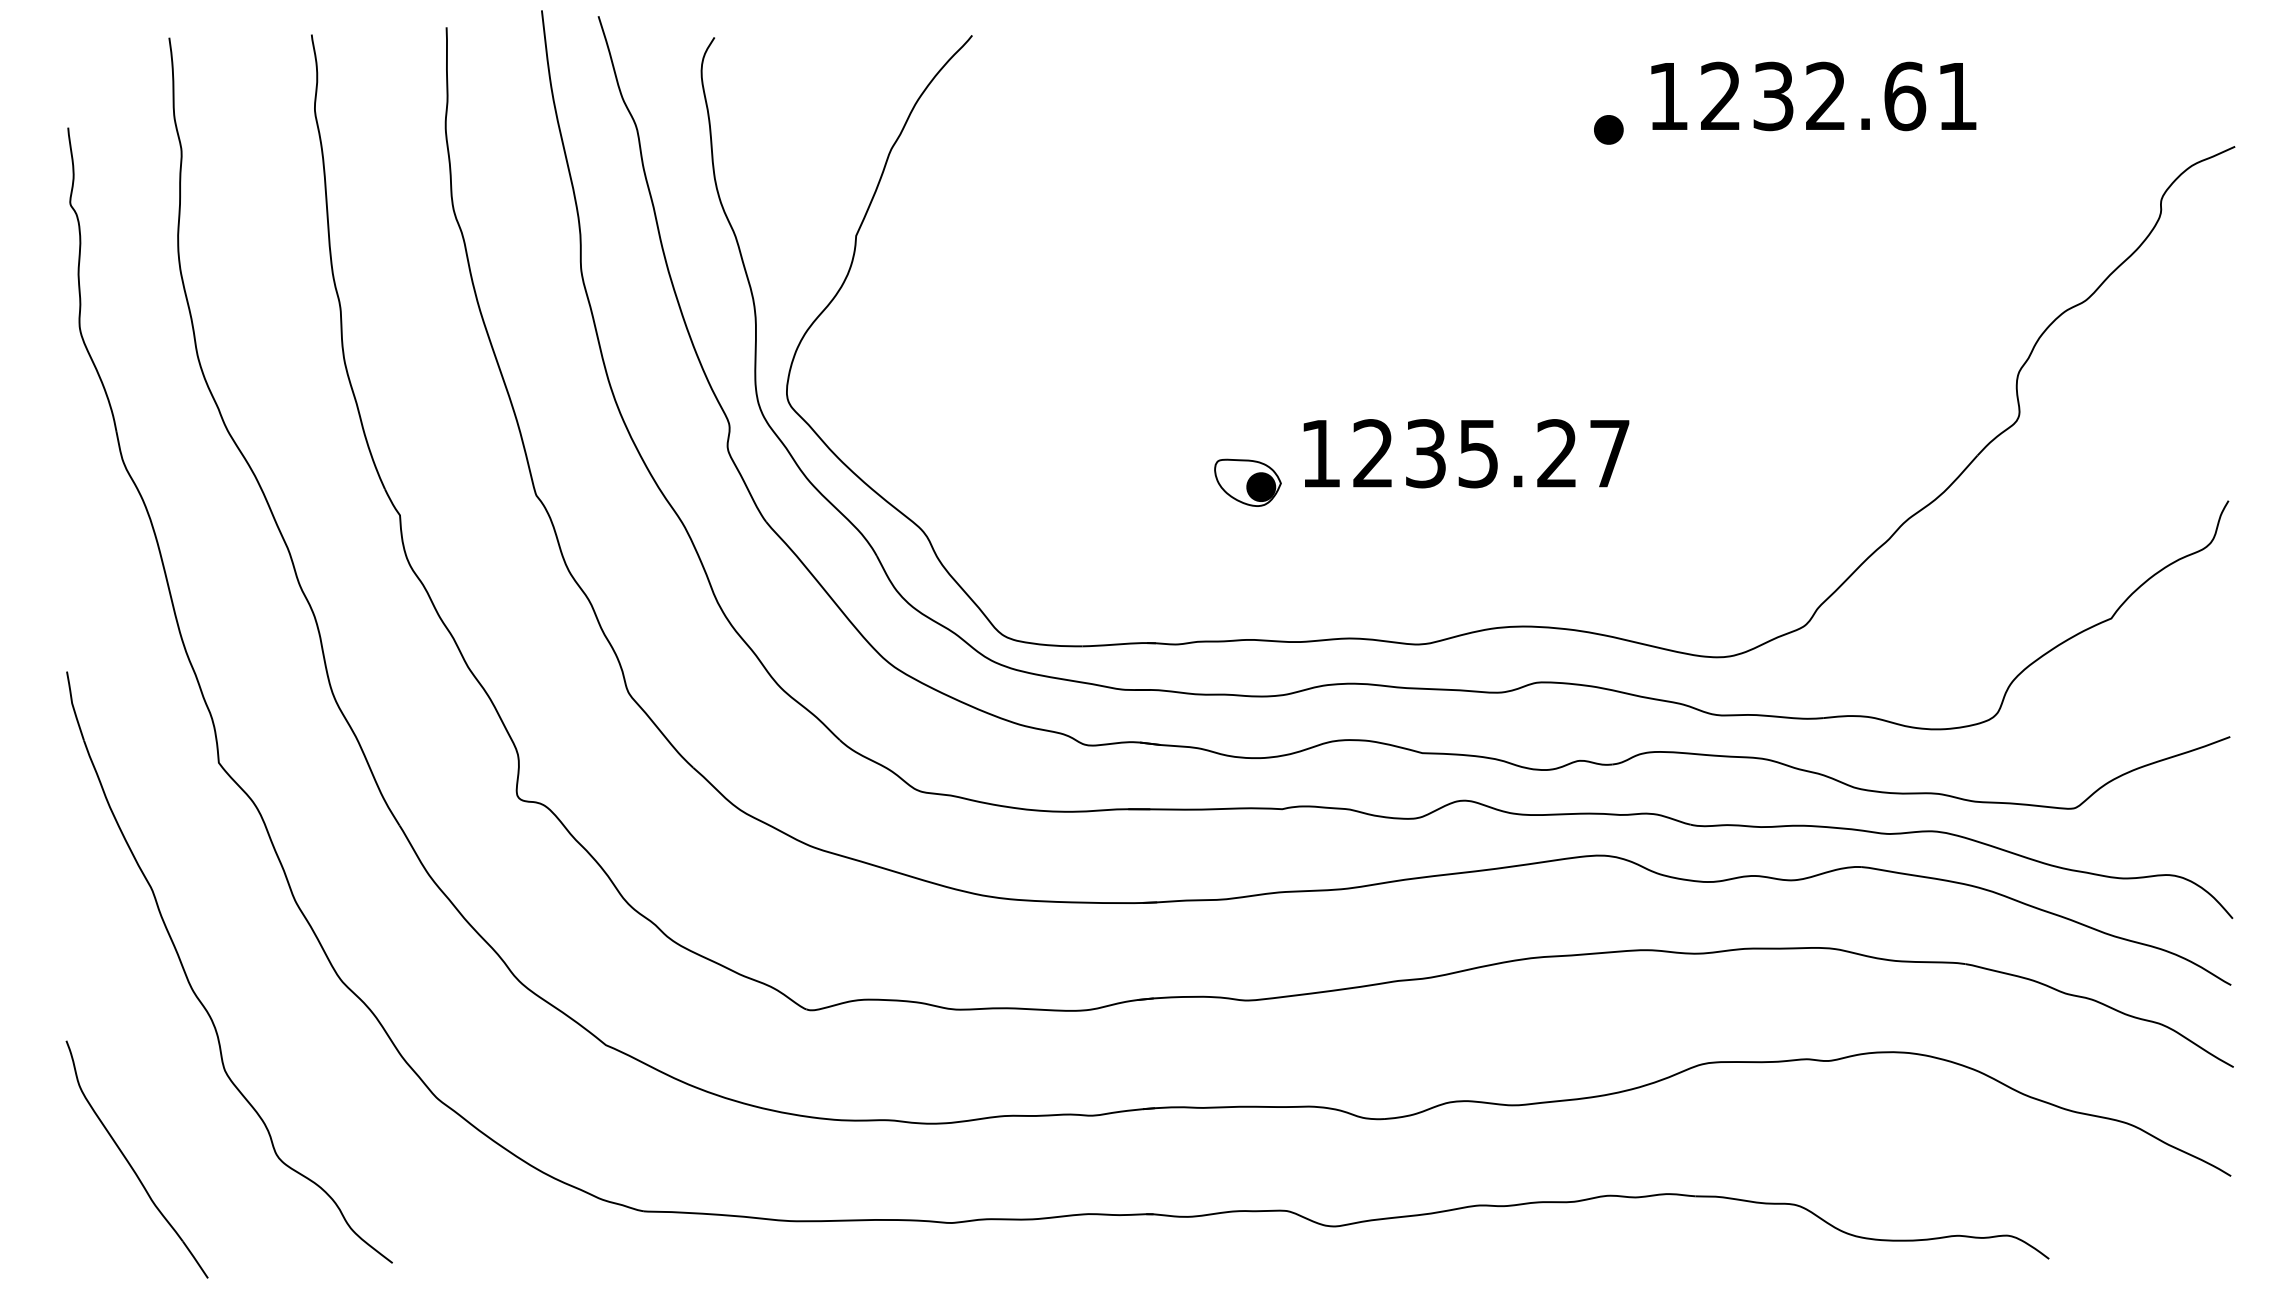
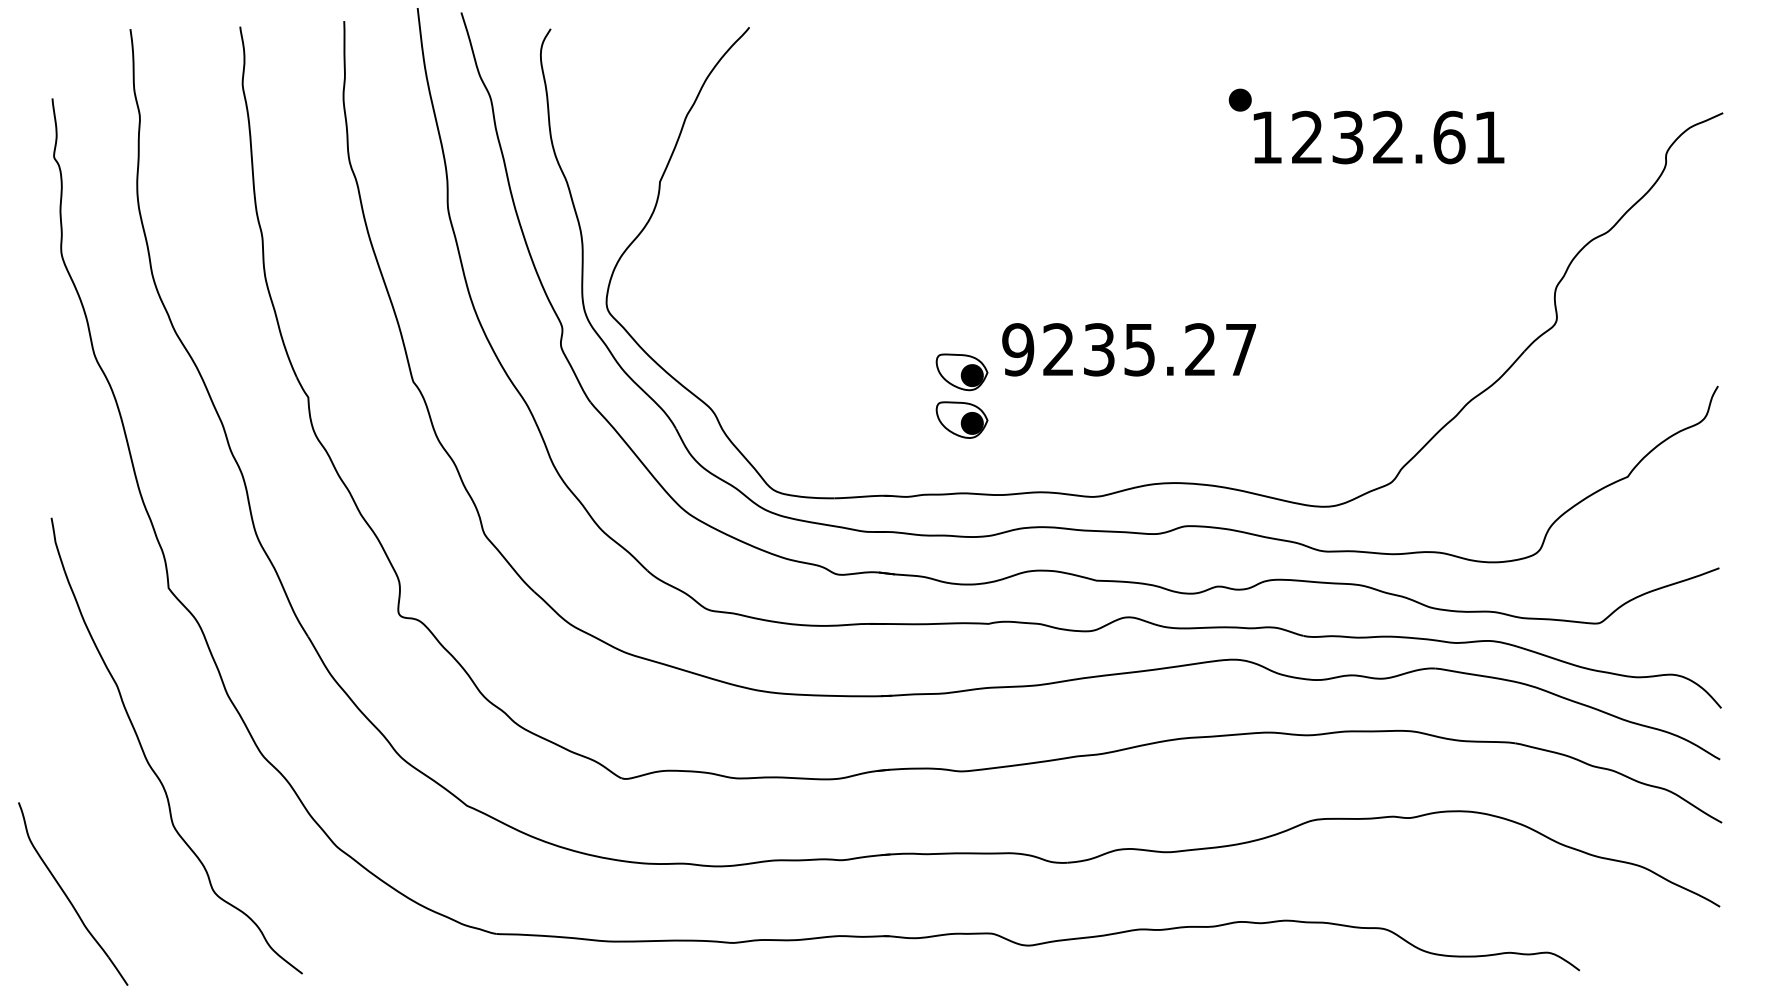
text: (1813, 96) -> (1378, 137), moved
text: (1320, 453) -> (1017, 349), 1235.27 -> 9235.27
part: (1247, 544) -> (961, 419), added
part: (130, 1163) -> (68, 897), moved

